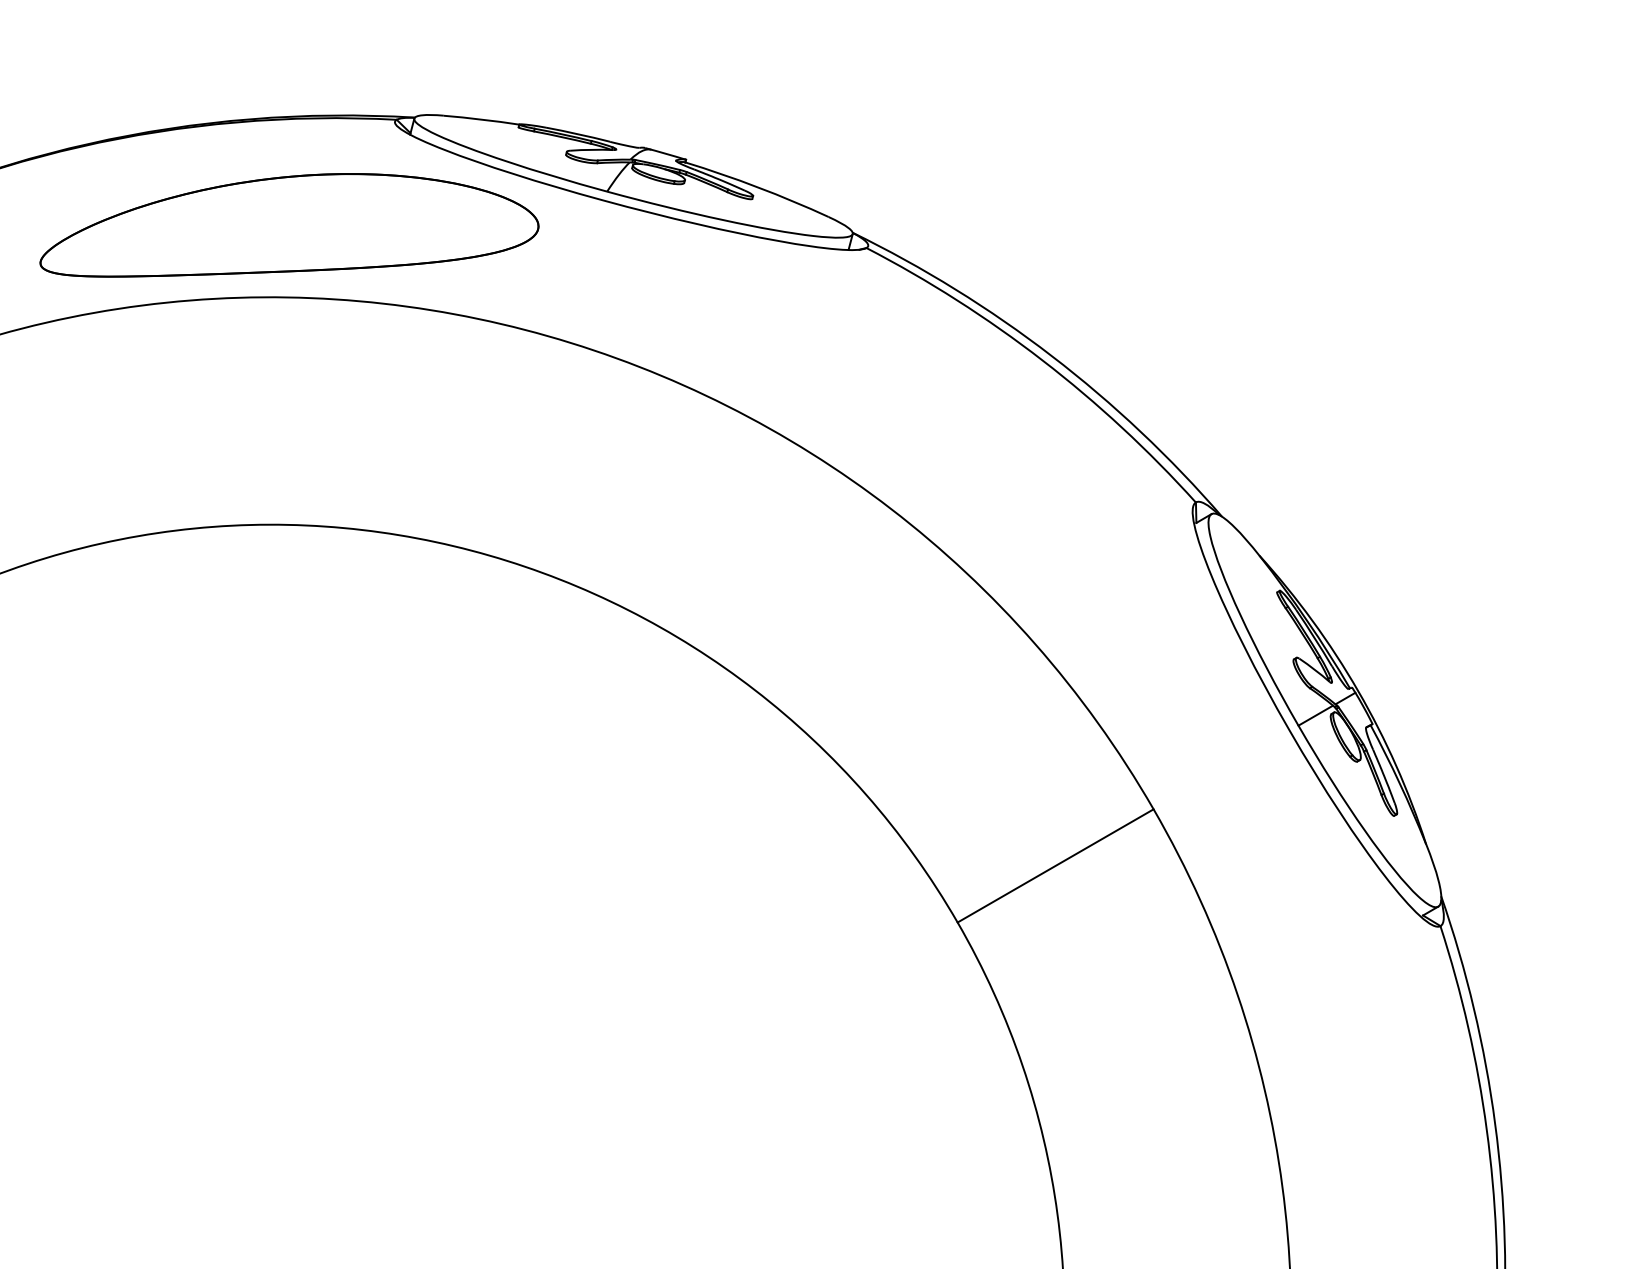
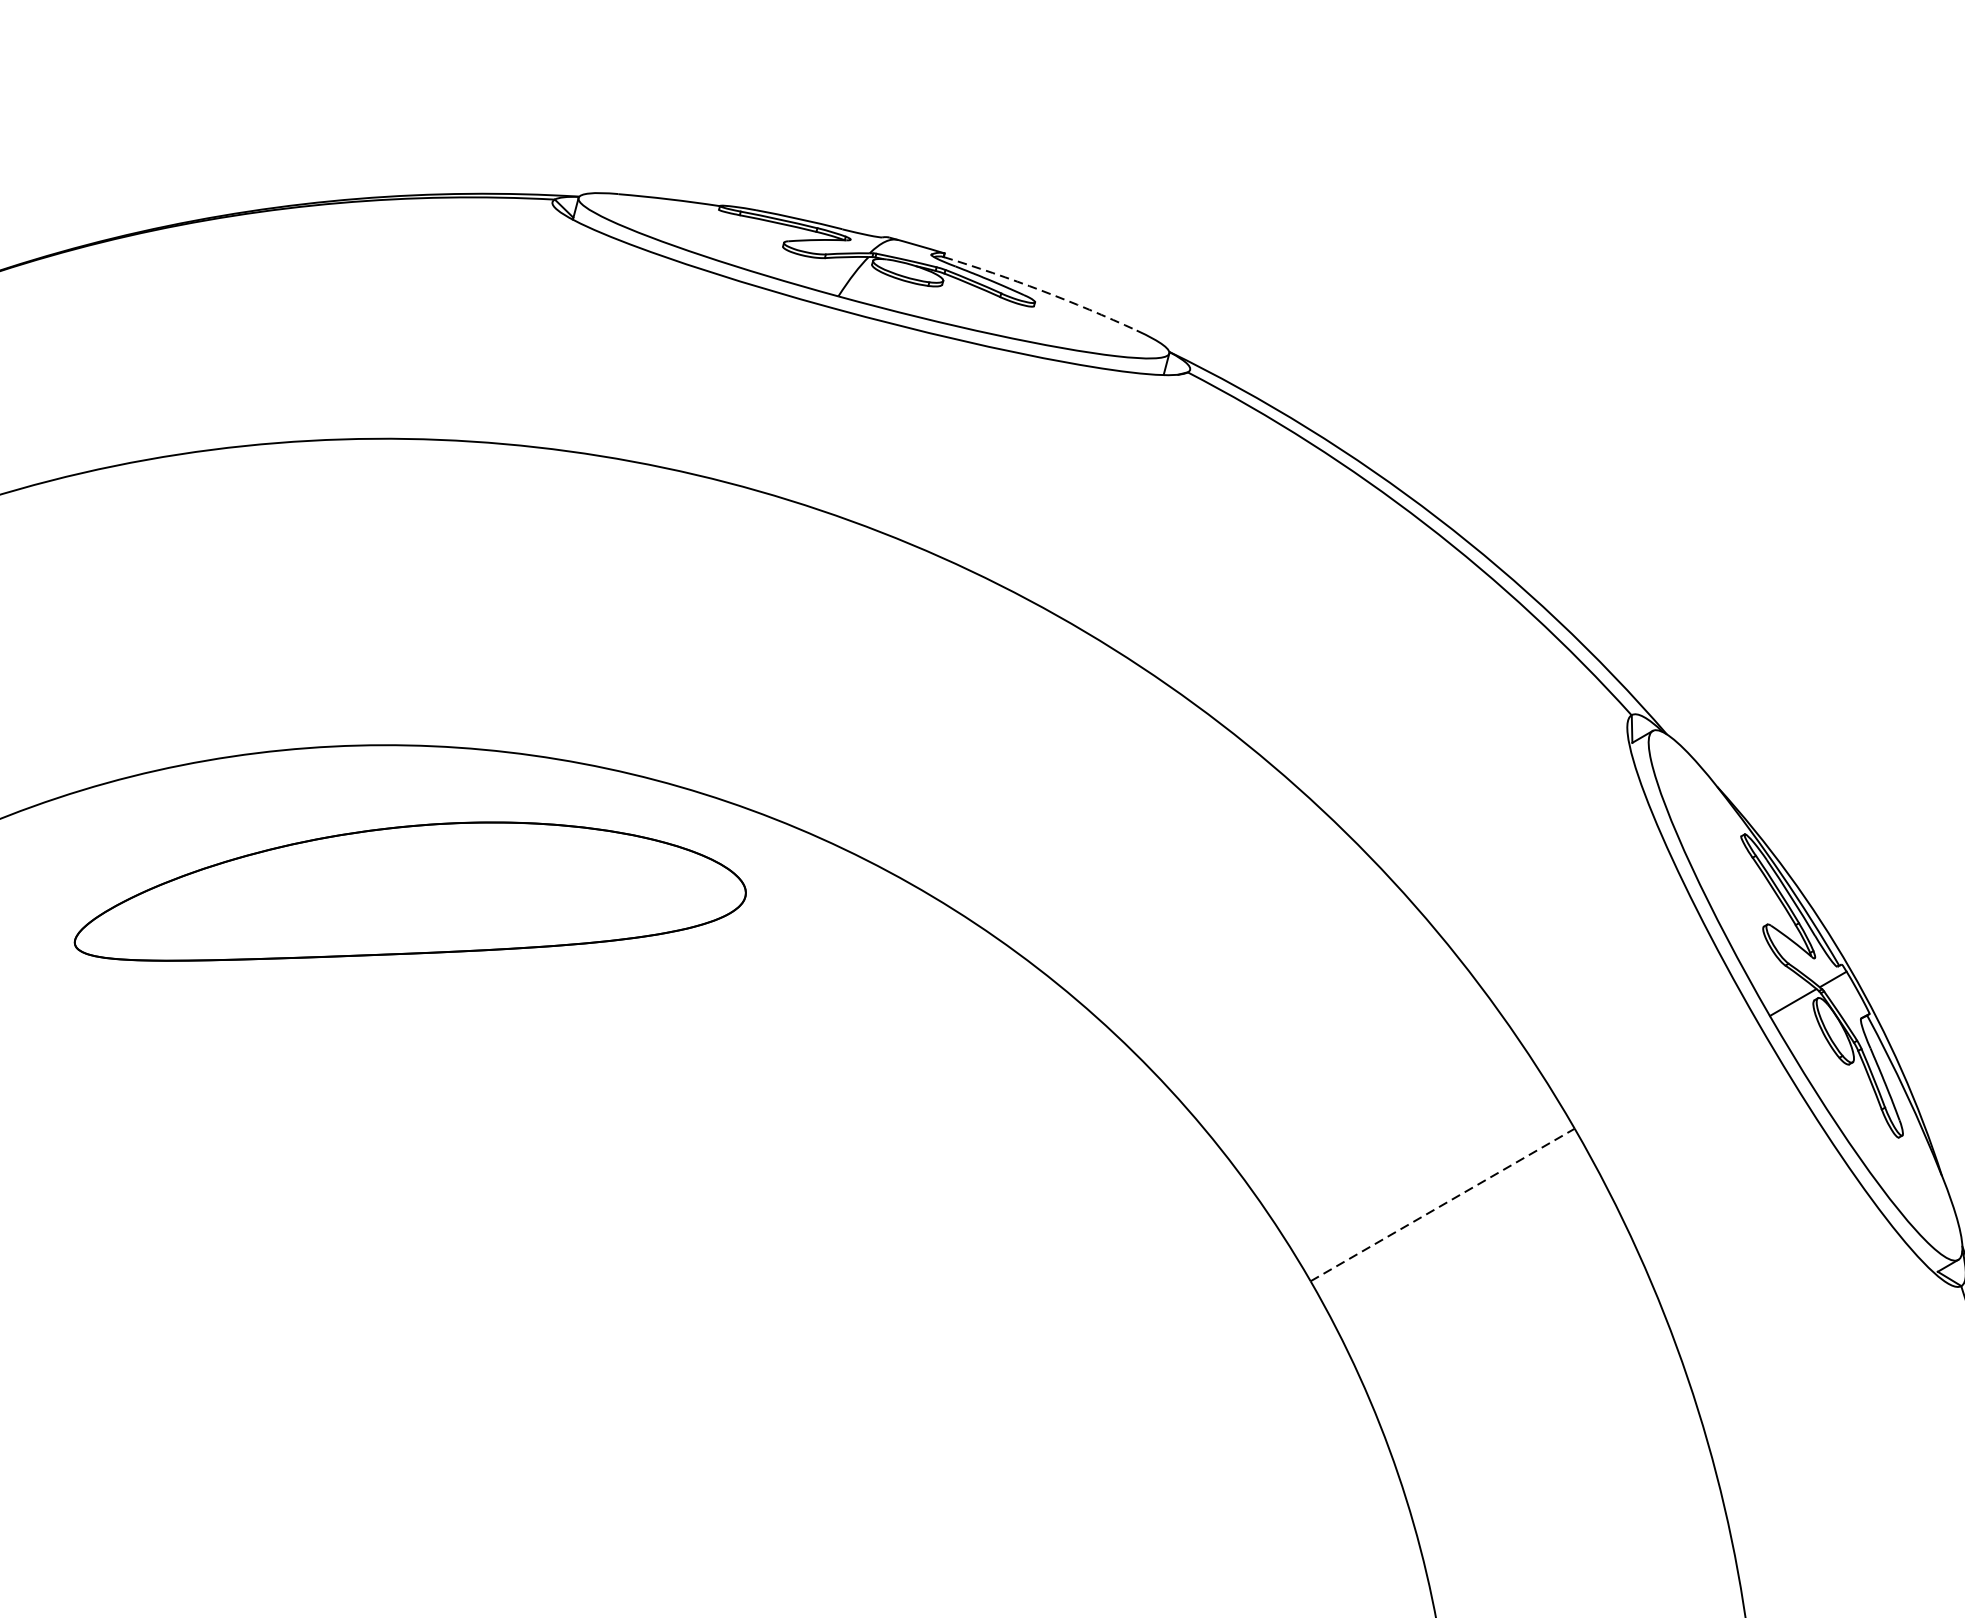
arc: (757, 187) -> (1040, 290), solid -> dashed
part: (289, 225) -> (410, 891), moved
line: (1056, 865) -> (1443, 1204), solid -> dashed

